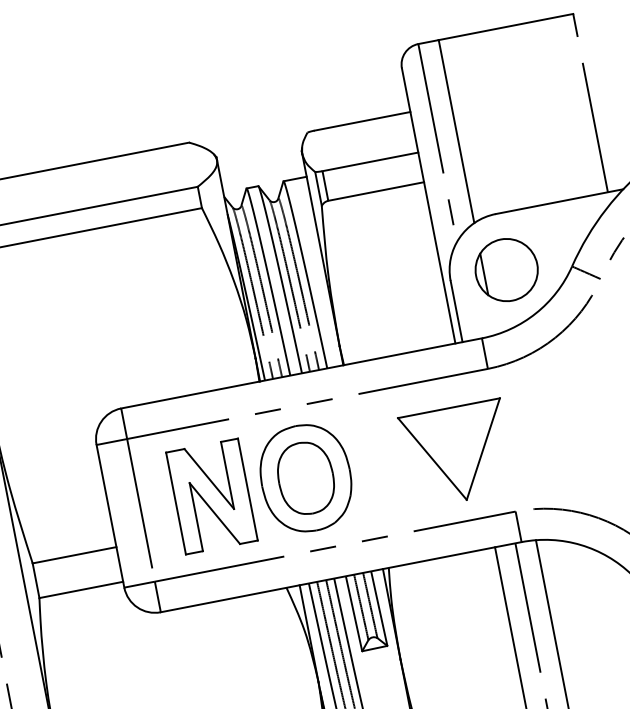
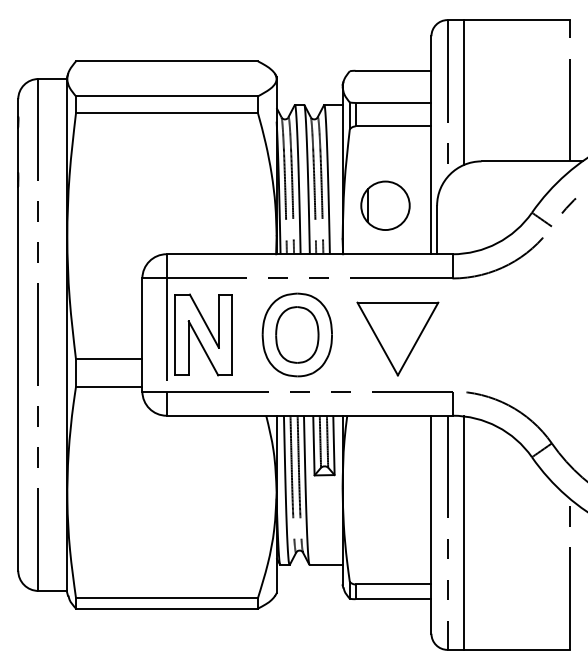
part: (506, 269) -> (385, 205), moved
part: (457, 453) -> (397, 338), moved
part: (211, 496) -> (203, 334), moved

